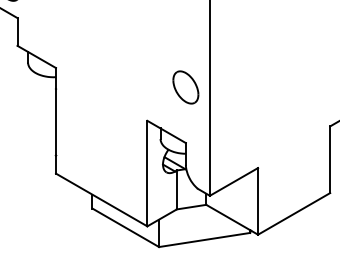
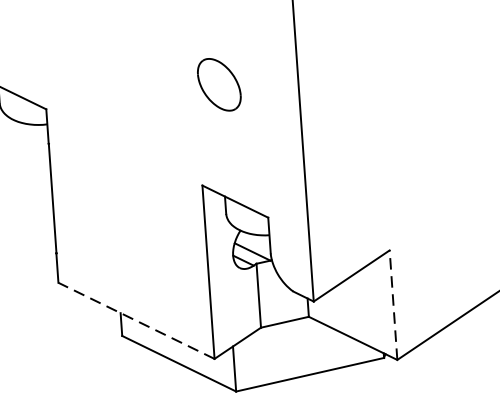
part: (185, 87) -> (218, 84), moved
line: (101, 199) -> (136, 320), solid -> dashed
line: (258, 200) -> (394, 303), solid -> dashed

